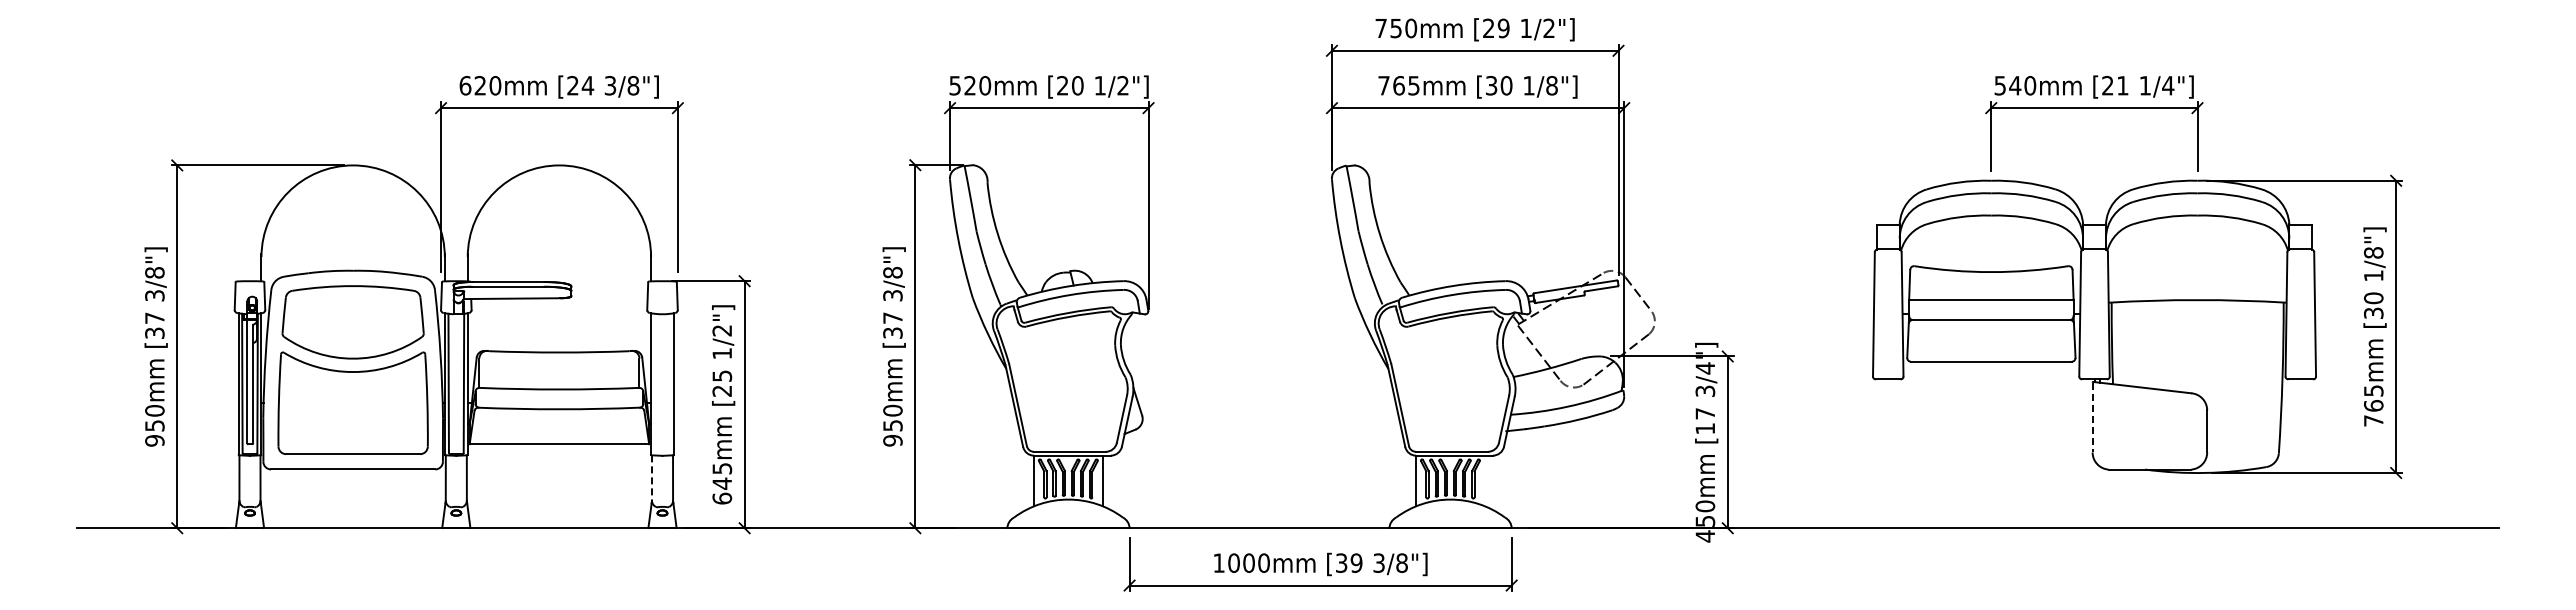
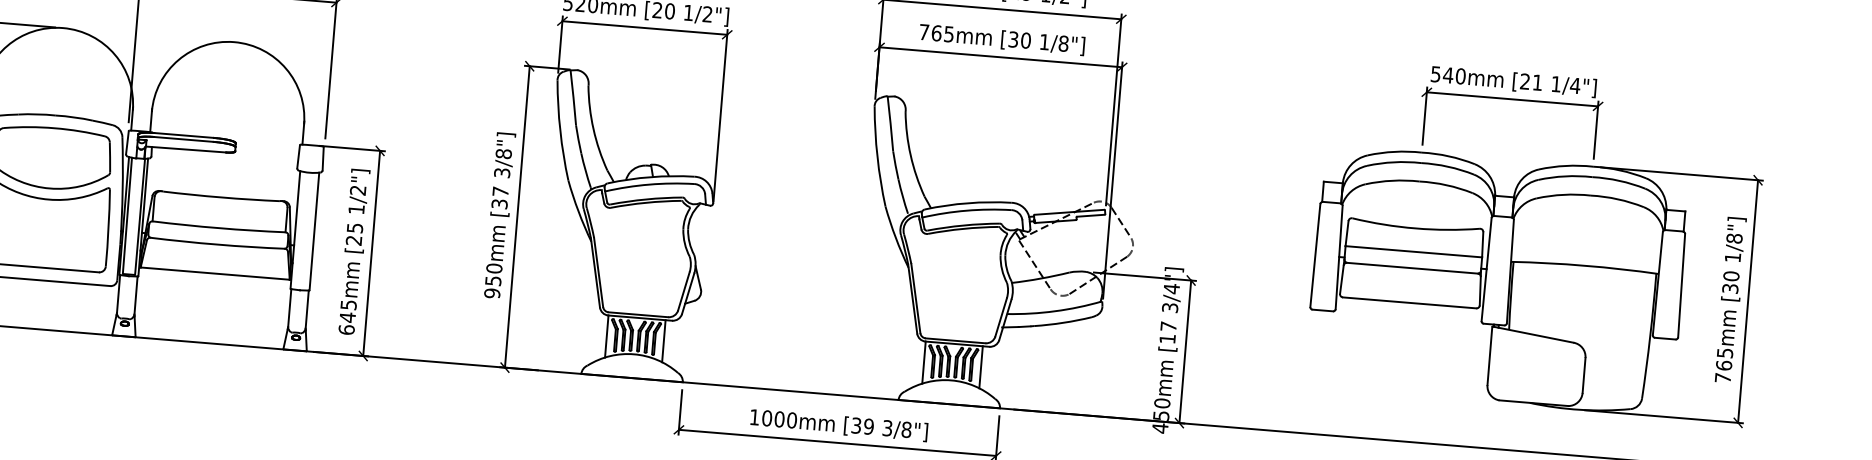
line: (2092, 417) -> (1489, 356), dashed -> solid
line: (652, 478) -> (290, 308), dashed -> solid
line: (1484, 480) -> (980, 366), added

